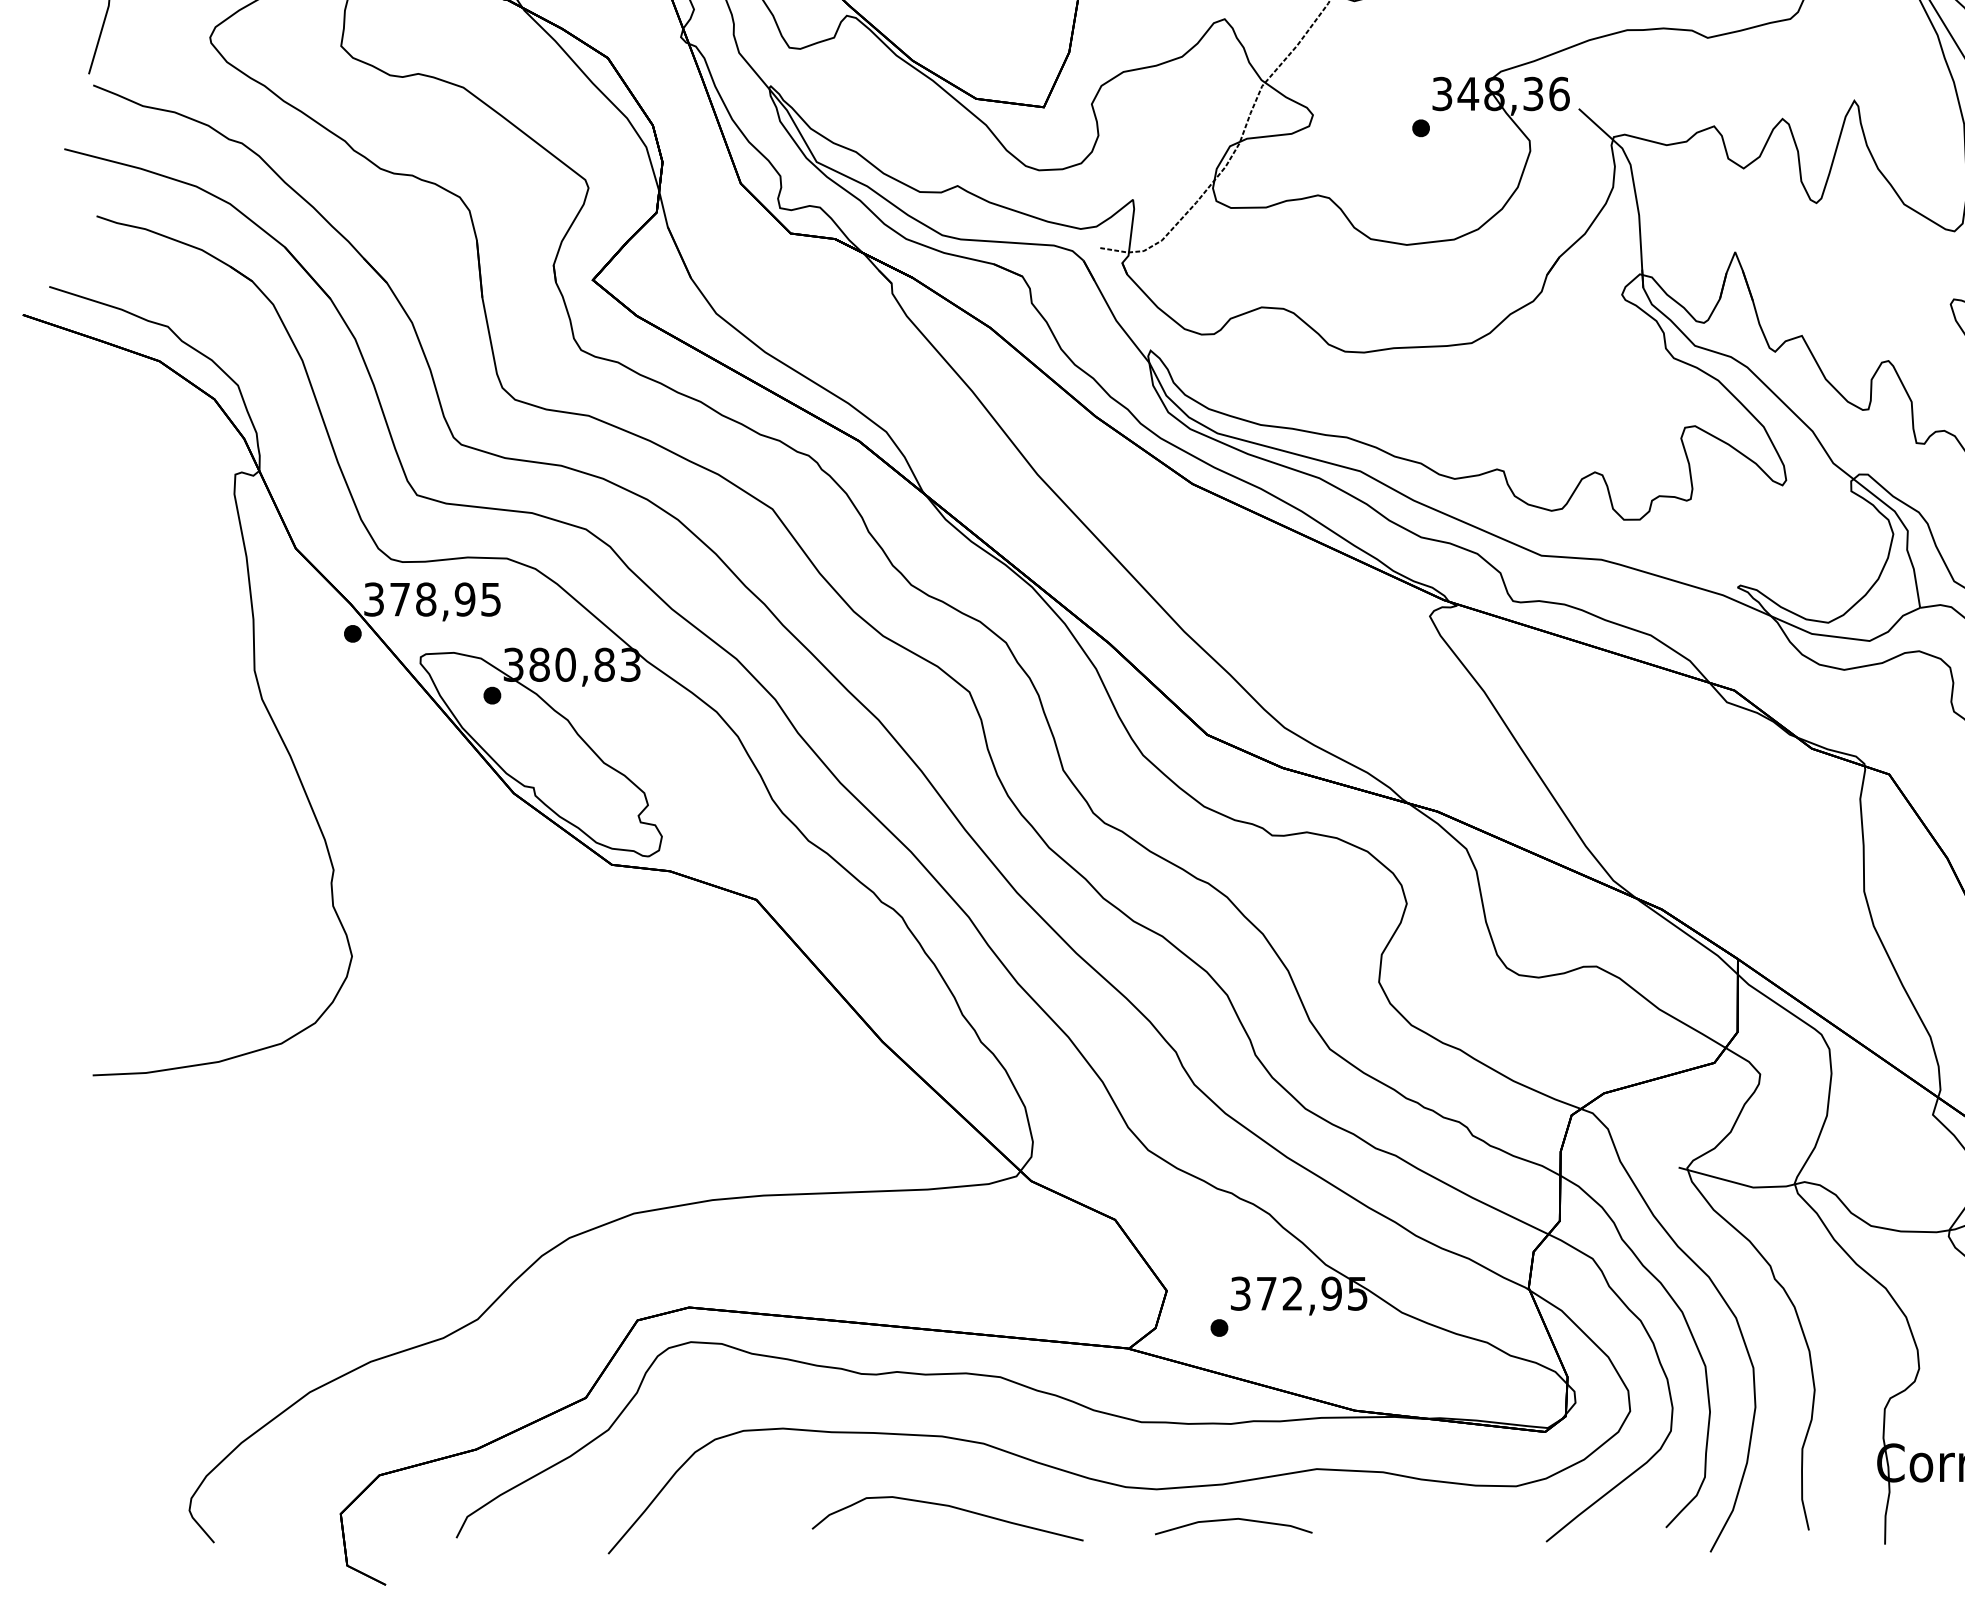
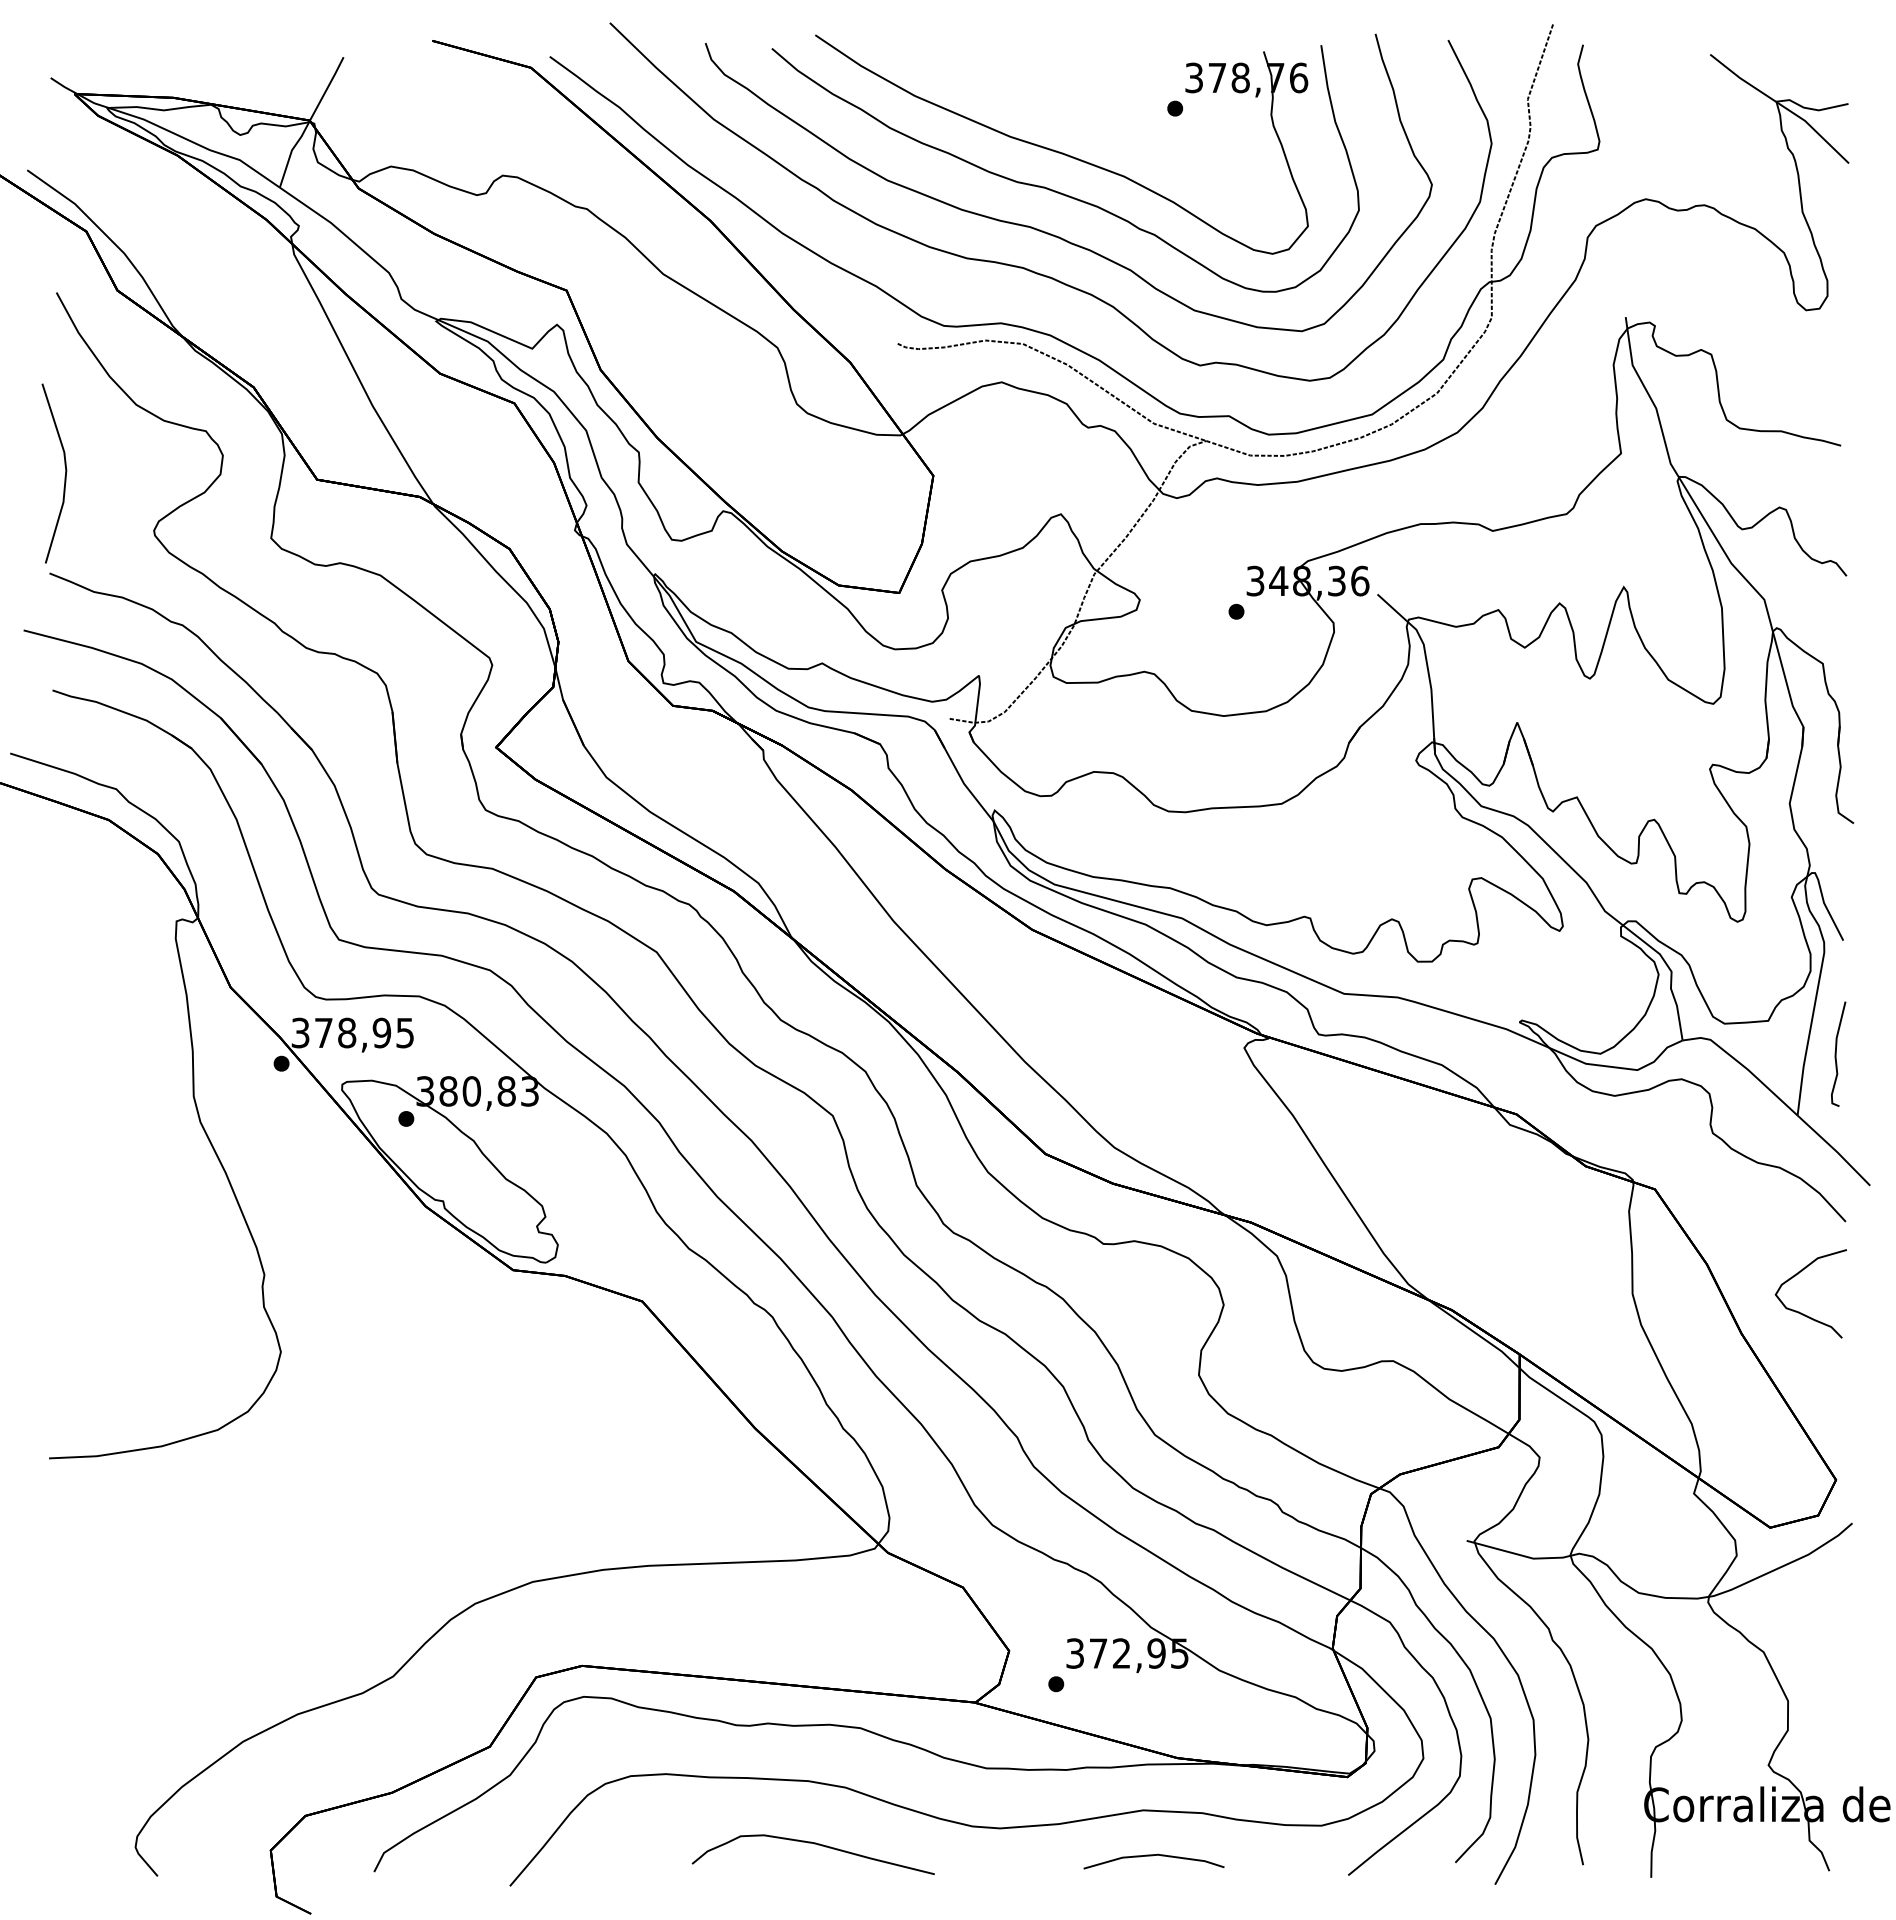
line: (1232, 1520) -> (1152, 1856), moved

